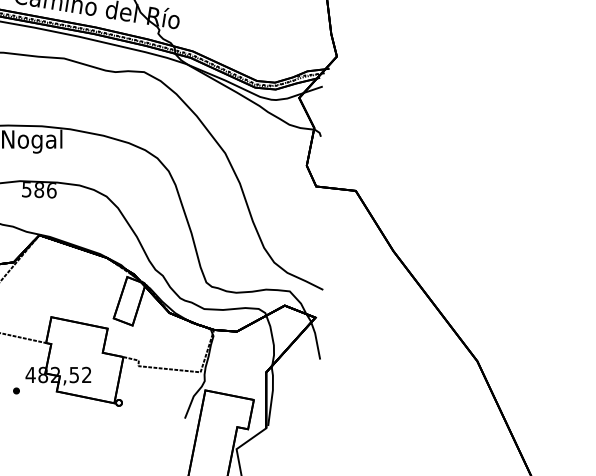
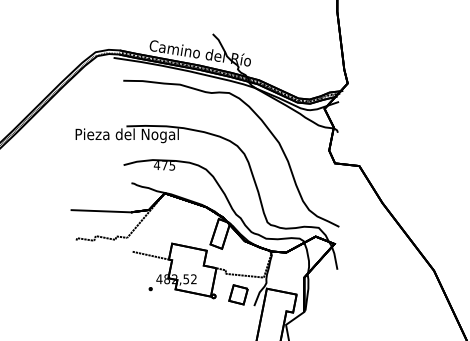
text: (38, 189) -> (164, 165), 586 -> 475
part: (159, 399) -> (238, 294), added

